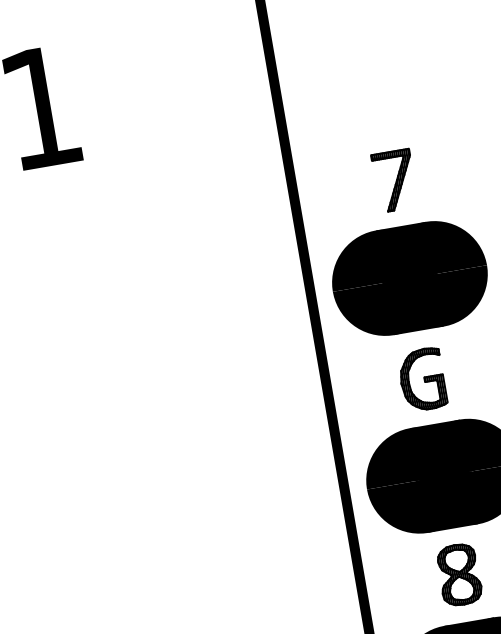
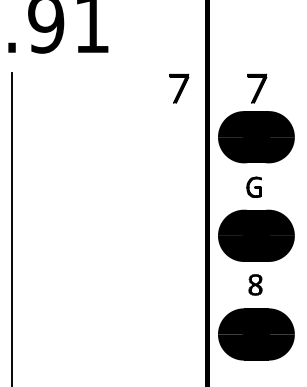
part: (238, 207) -> (179, 88), added
part: (421, 380) -> (253, 187), size x0.7
part: (459, 574) -> (255, 284), size x0.7

